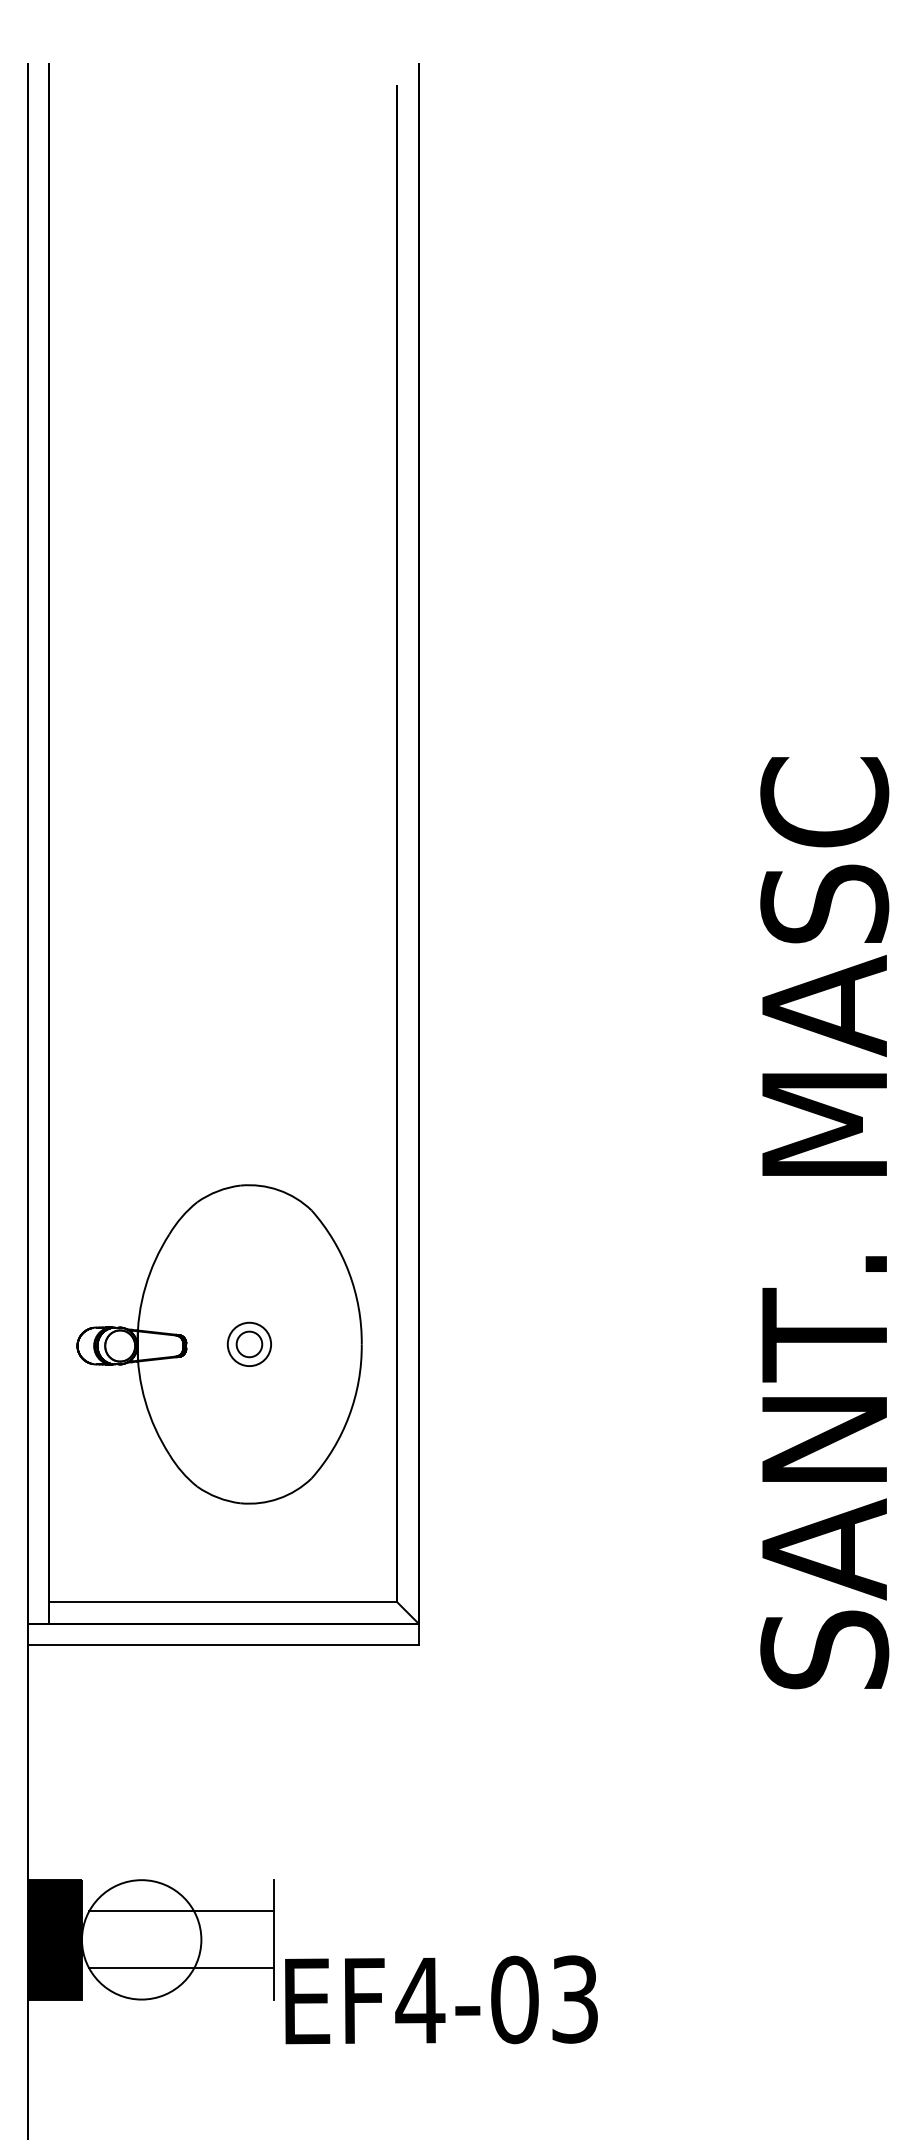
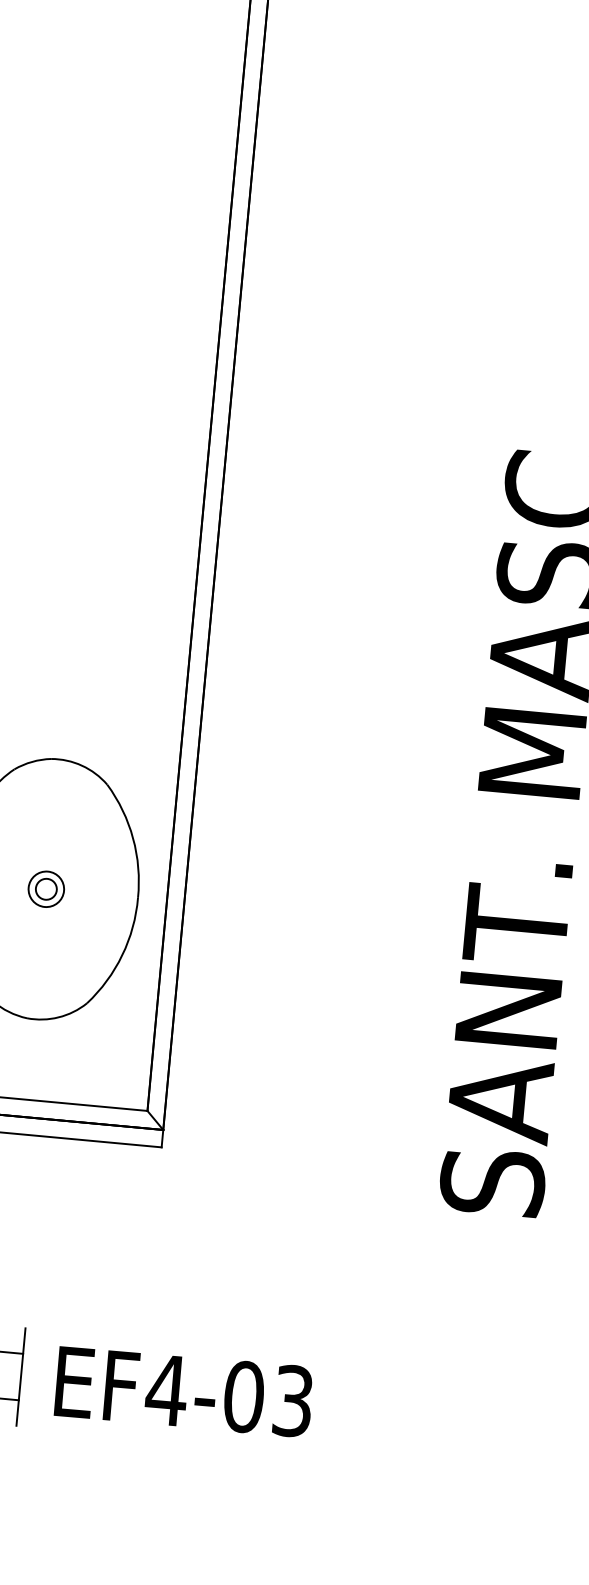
text: (441, 1999) -> (184, 1391), moved

